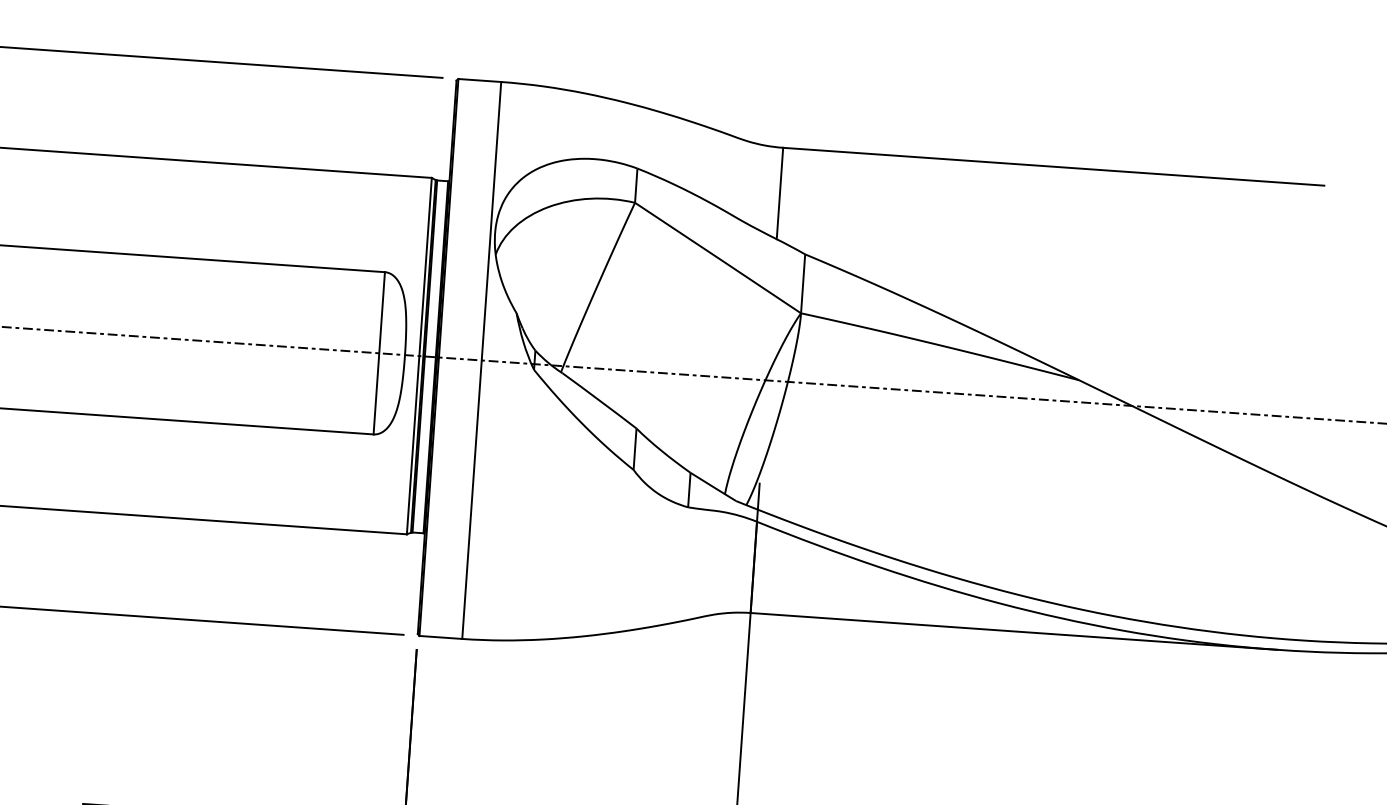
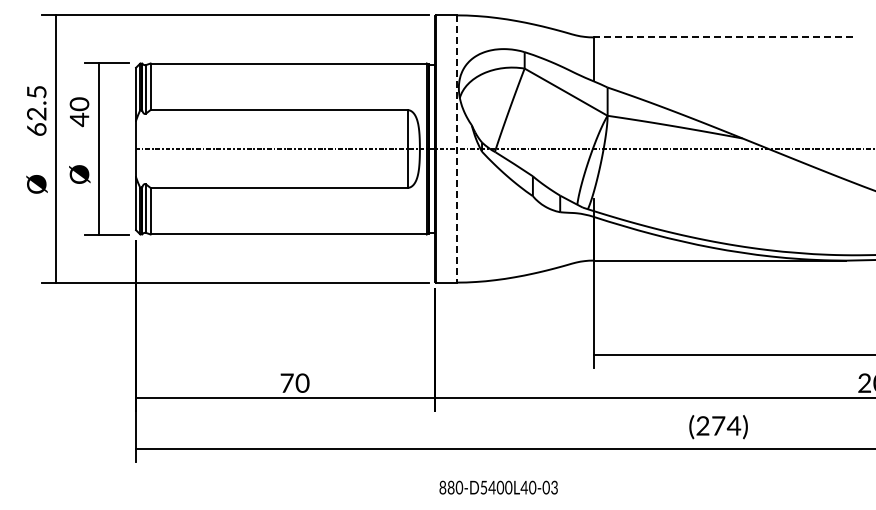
line: (1053, 166) -> (723, 37), solid -> dashed
line: (481, 361) -> (456, 149), solid -> dashed

